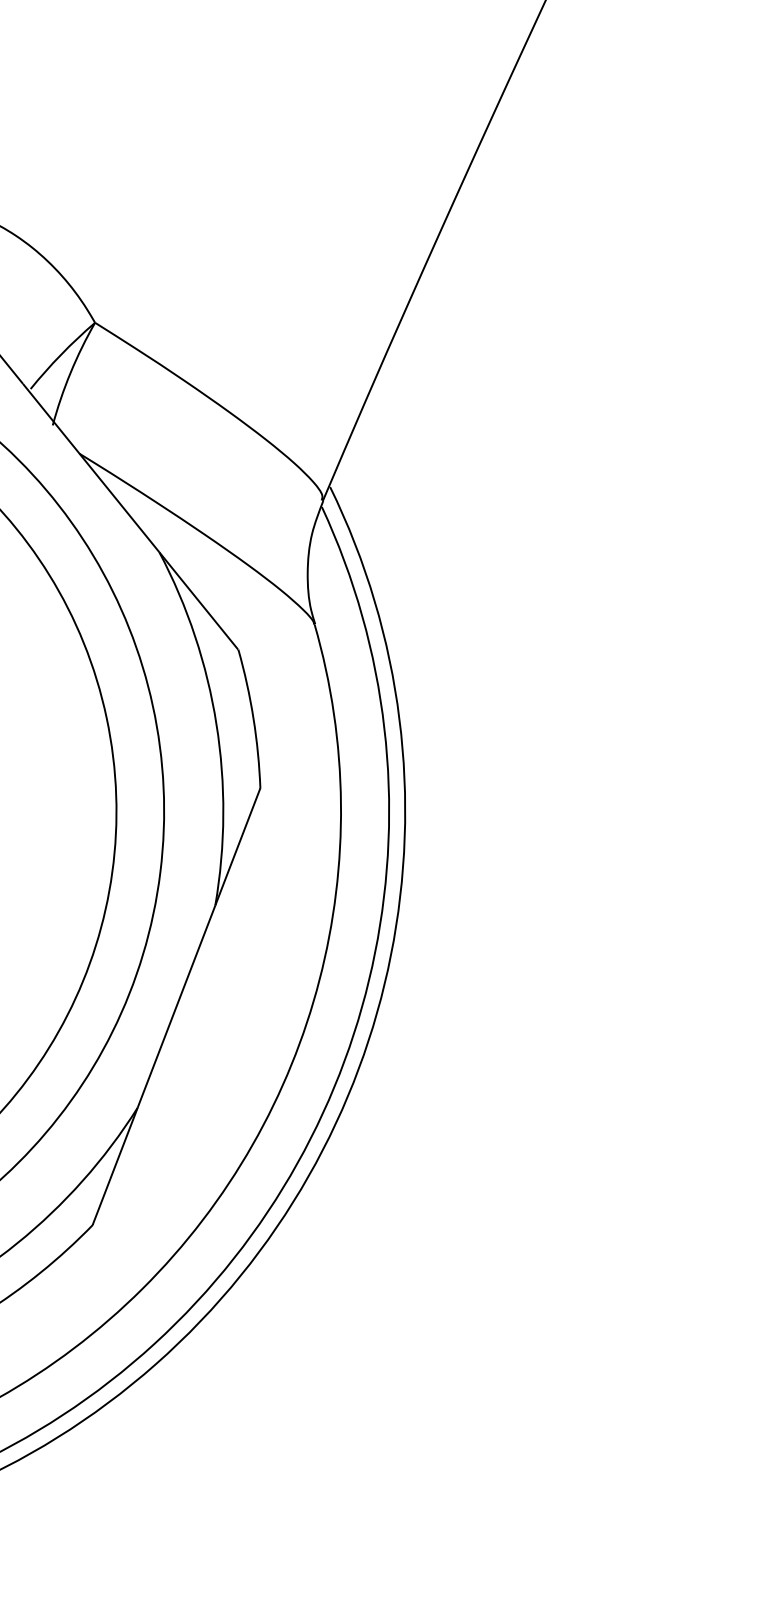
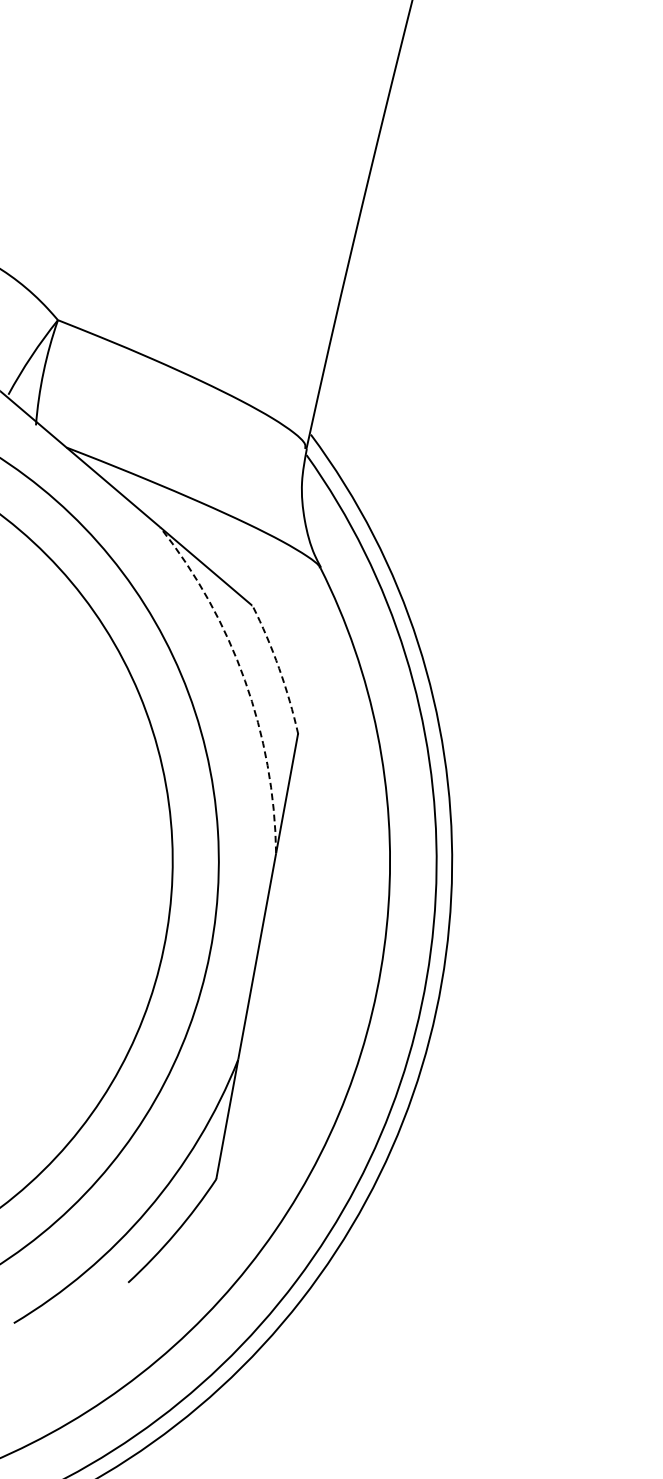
arc: (253, 718) -> (279, 668), solid -> dashed
arc: (216, 724) -> (245, 680), solid -> dashed

